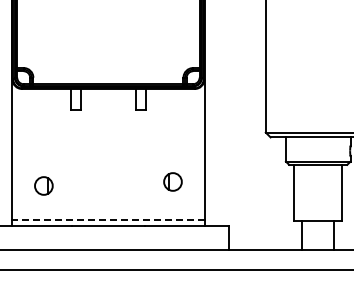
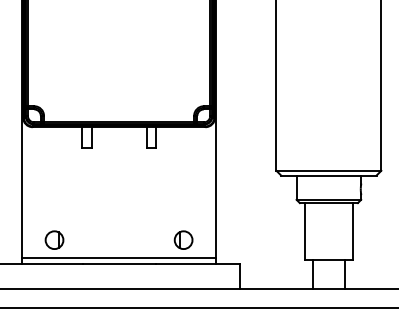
part: (172, 181) -> (183, 239), moved
part: (43, 185) -> (54, 239), moved
line: (108, 219) -> (119, 257), dashed -> solid

